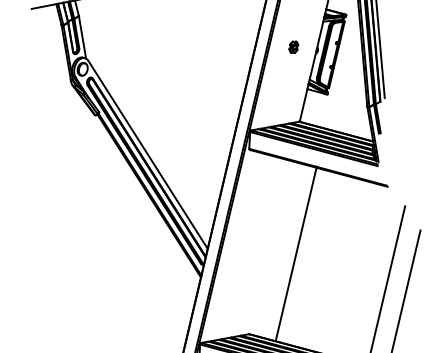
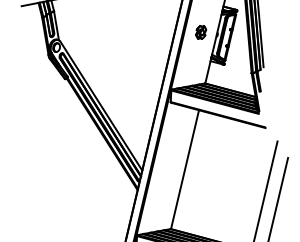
part: (294, 47) -> (201, 32), size x1.67
line: (297, 253) -> (185, 169), moved

